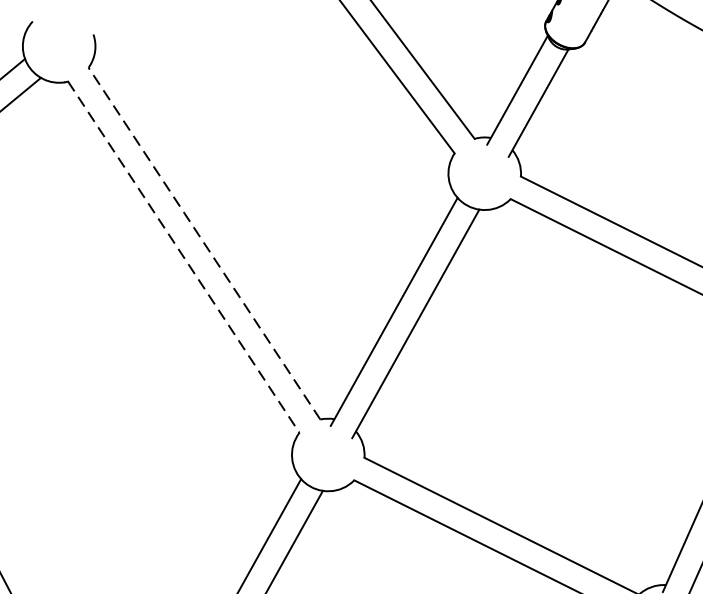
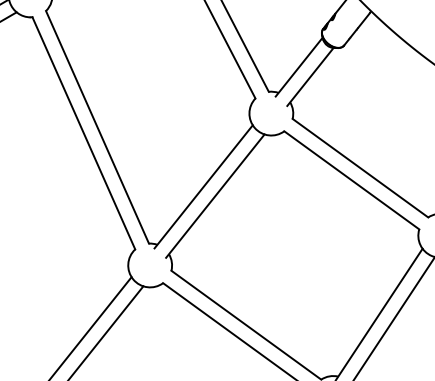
line: (204, 242) -> (97, 126), dashed -> solid
line: (183, 257) -> (83, 133), dashed -> solid

